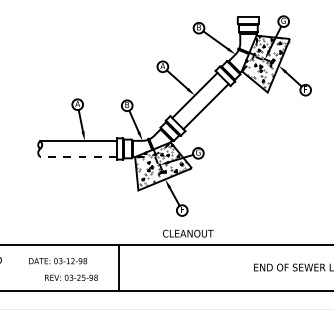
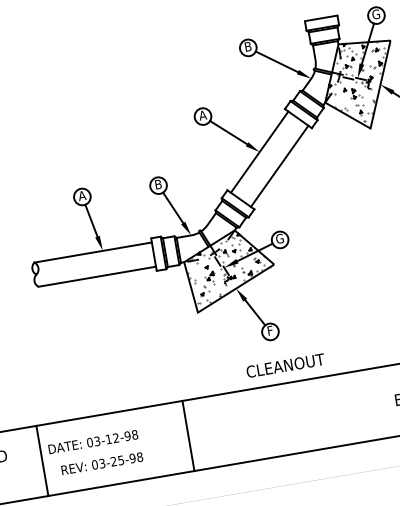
line: (78, 156) -> (97, 276), dashed -> solid
line: (23, 267) -> (41, 460), added
text: (71, 277) -> (102, 463), moved

